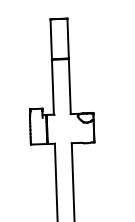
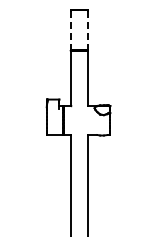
line: (68, 38) -> (87, 30), solid -> dashed
line: (51, 39) -> (70, 30), solid -> dashed

